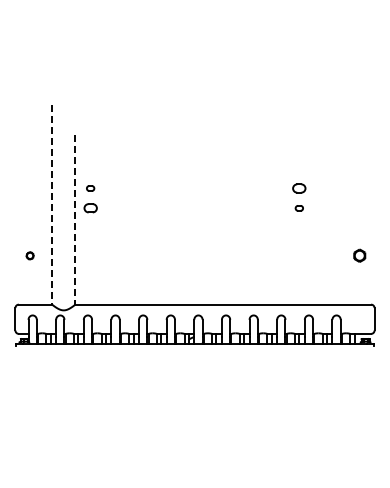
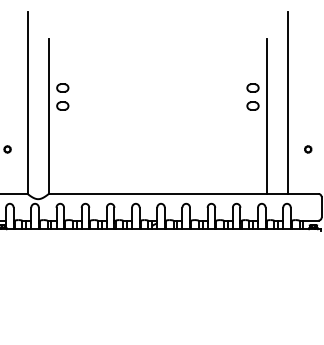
part: (90, 188) -> (62, 88), size x1.67
line: (52, 204) -> (27, 102), dashed -> solid
line: (337, 204) -> (287, 102), added
part: (299, 208) -> (253, 106), size x1.67
line: (75, 219) -> (48, 116), dashed -> solid
line: (314, 219) -> (266, 116), added
part: (359, 255) -> (307, 149), size x0.62

